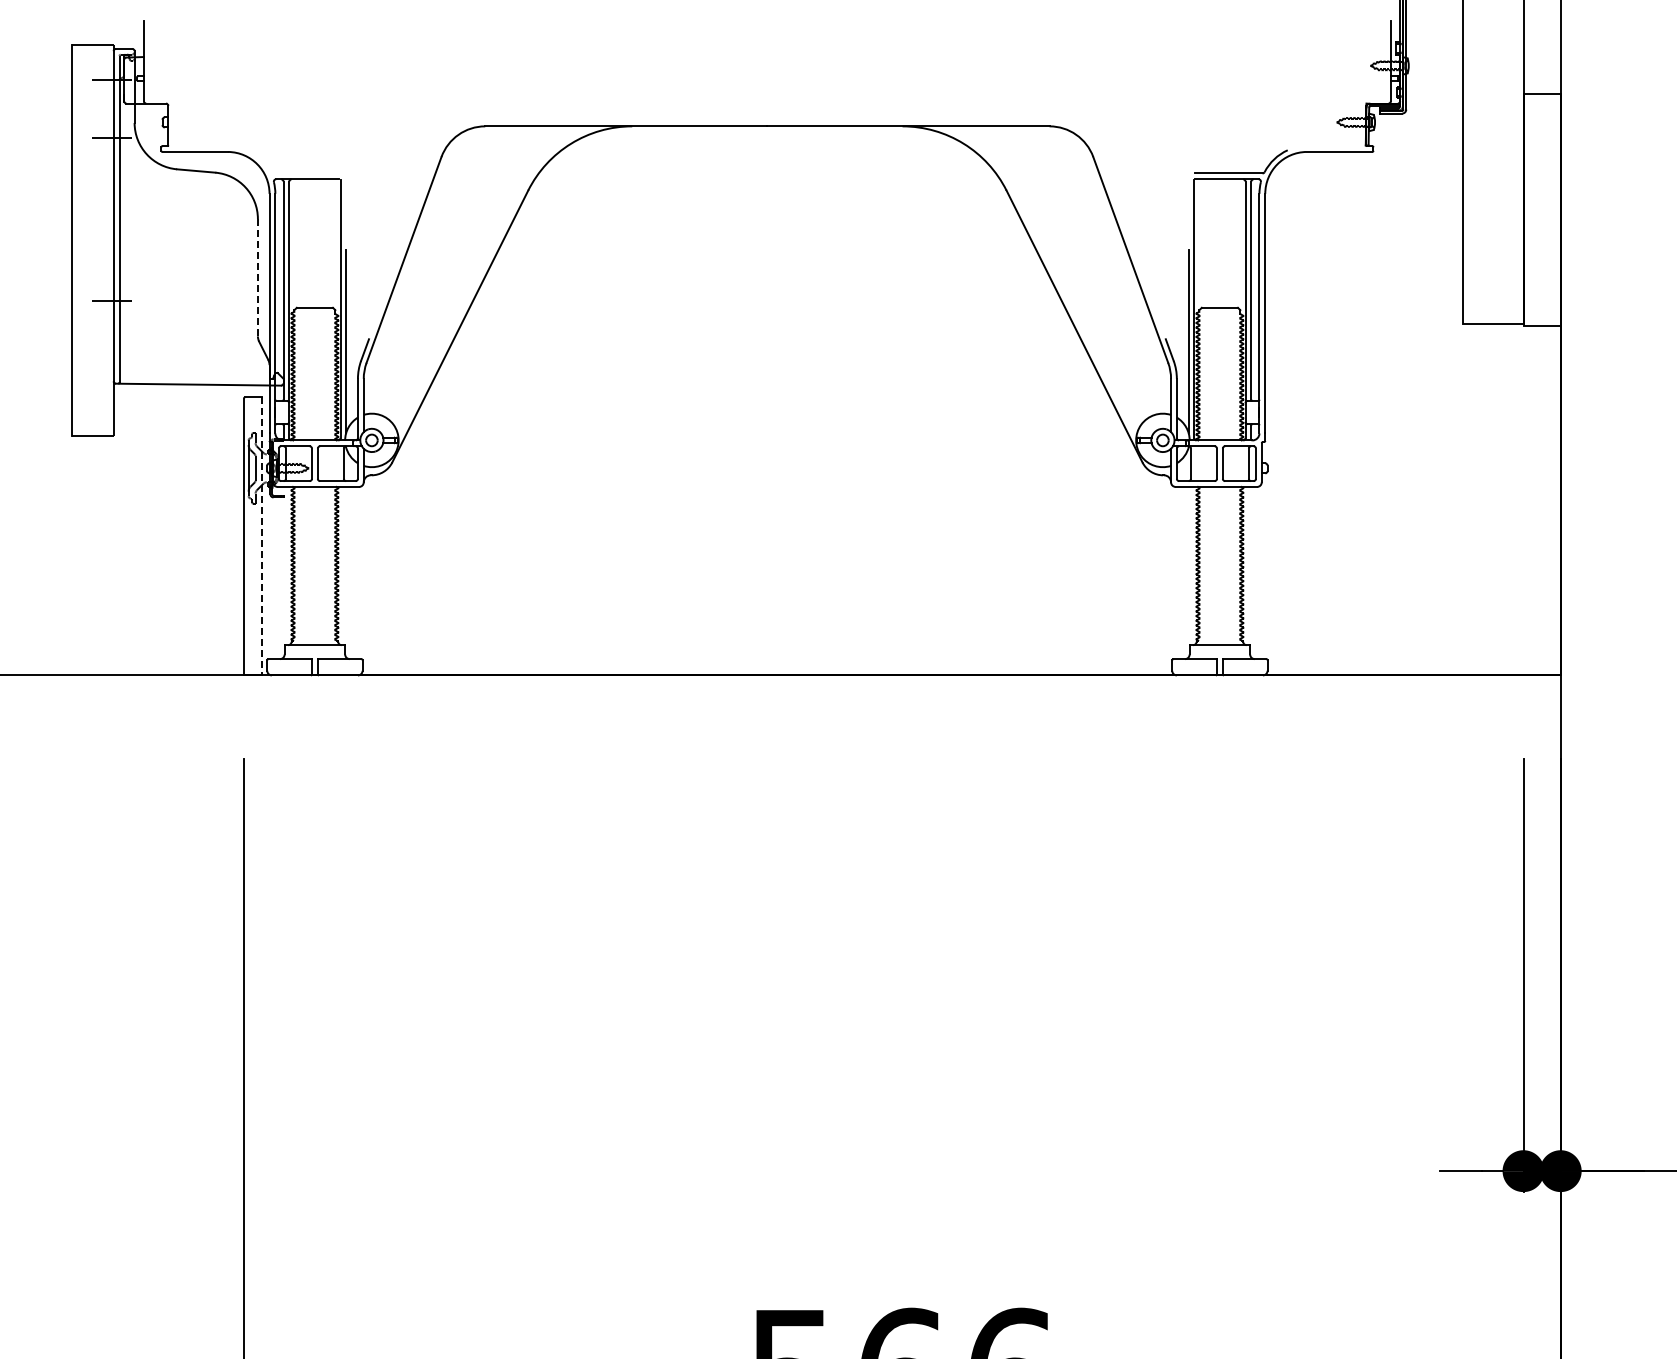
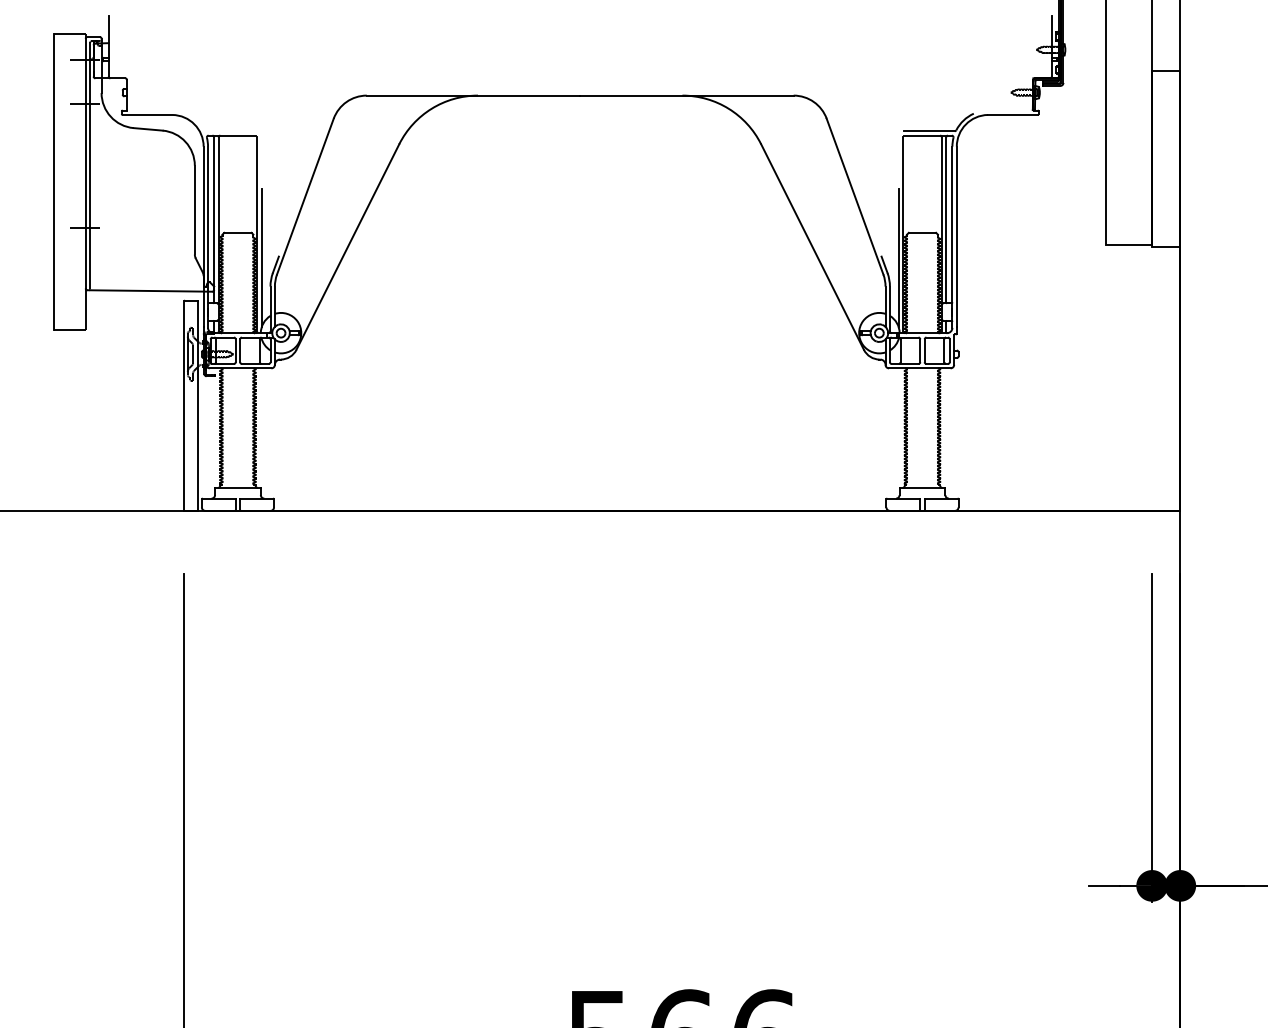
line: (257, 277) -> (194, 209), dashed -> solid
line: (262, 536) -> (198, 405), dashed -> solid

